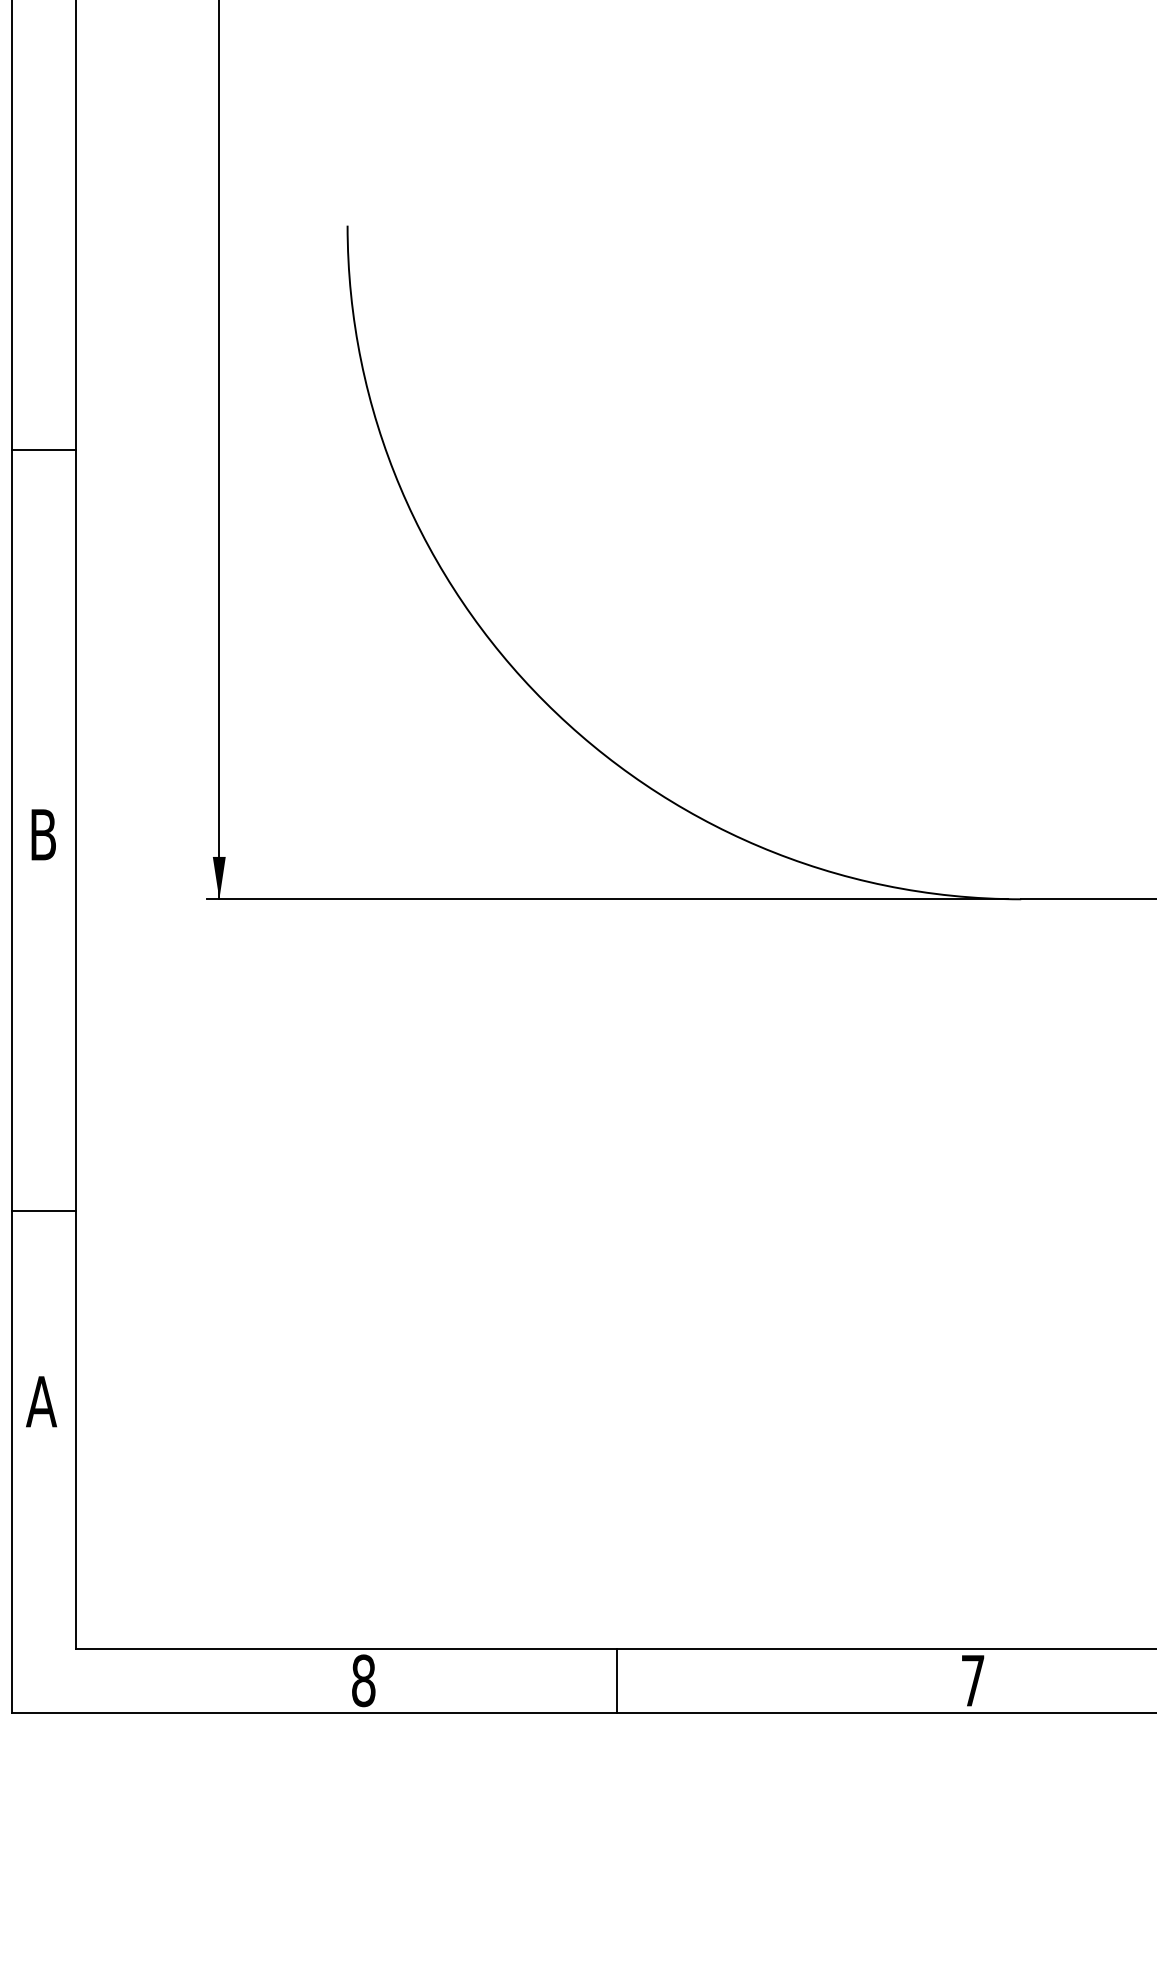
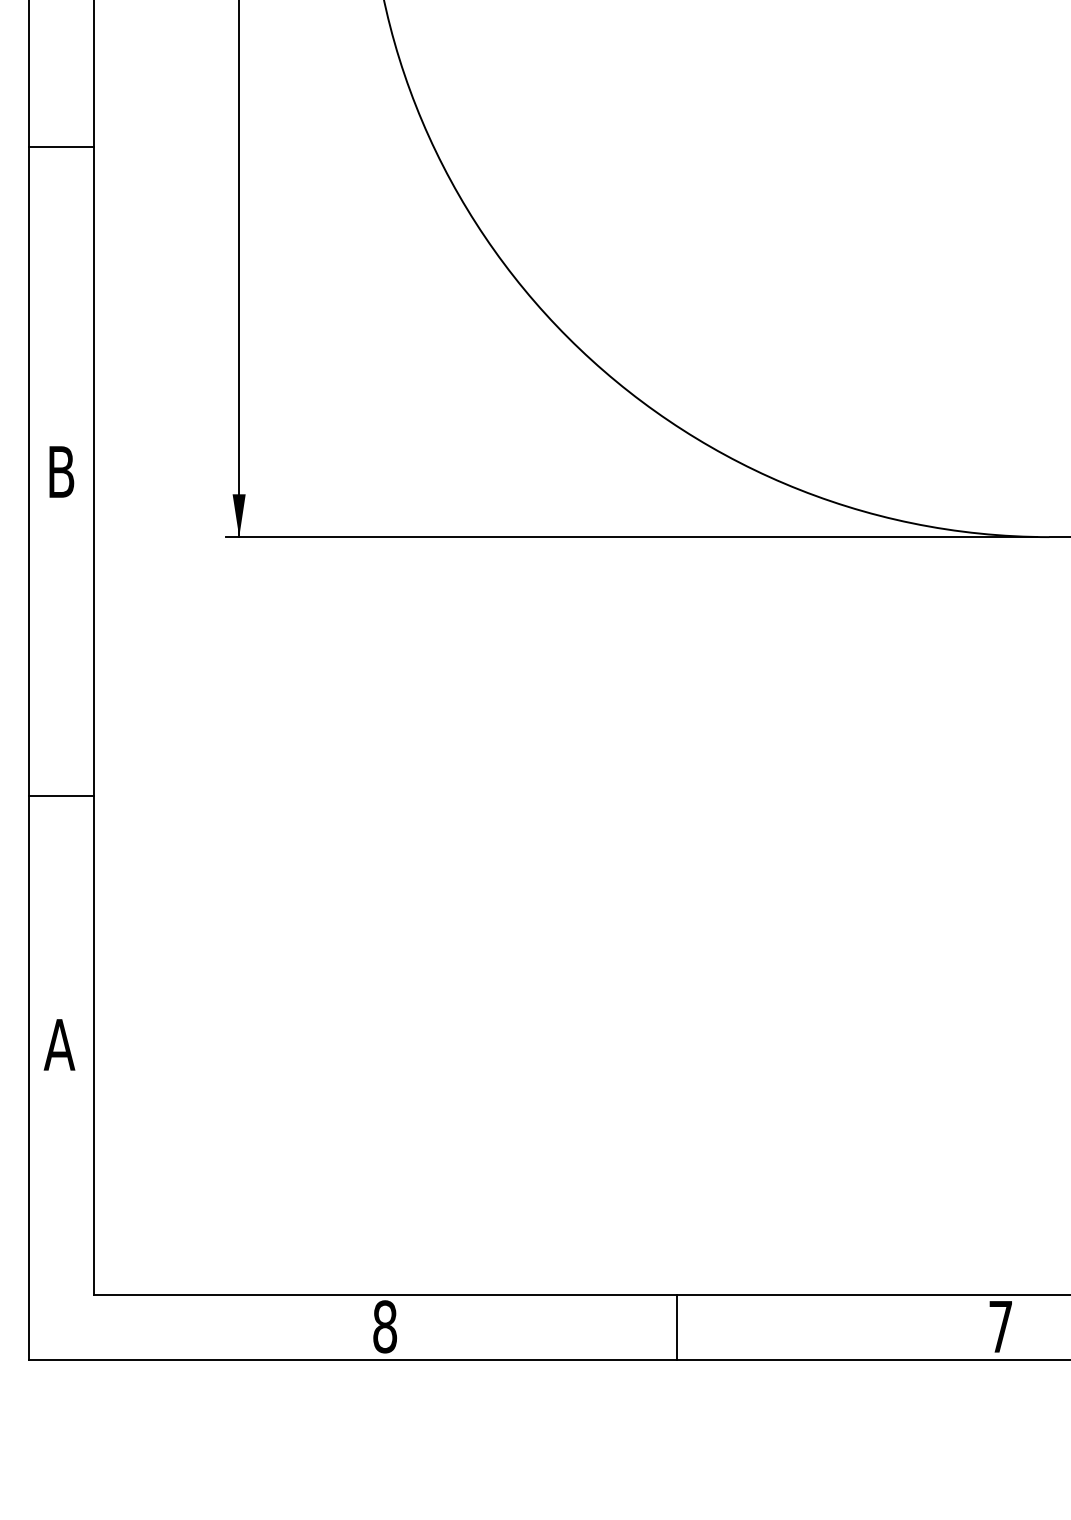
line: (43, 449) -> (61, 147), moved
line: (43, 1211) -> (61, 796), moved
line: (616, 1680) -> (676, 1326), moved

